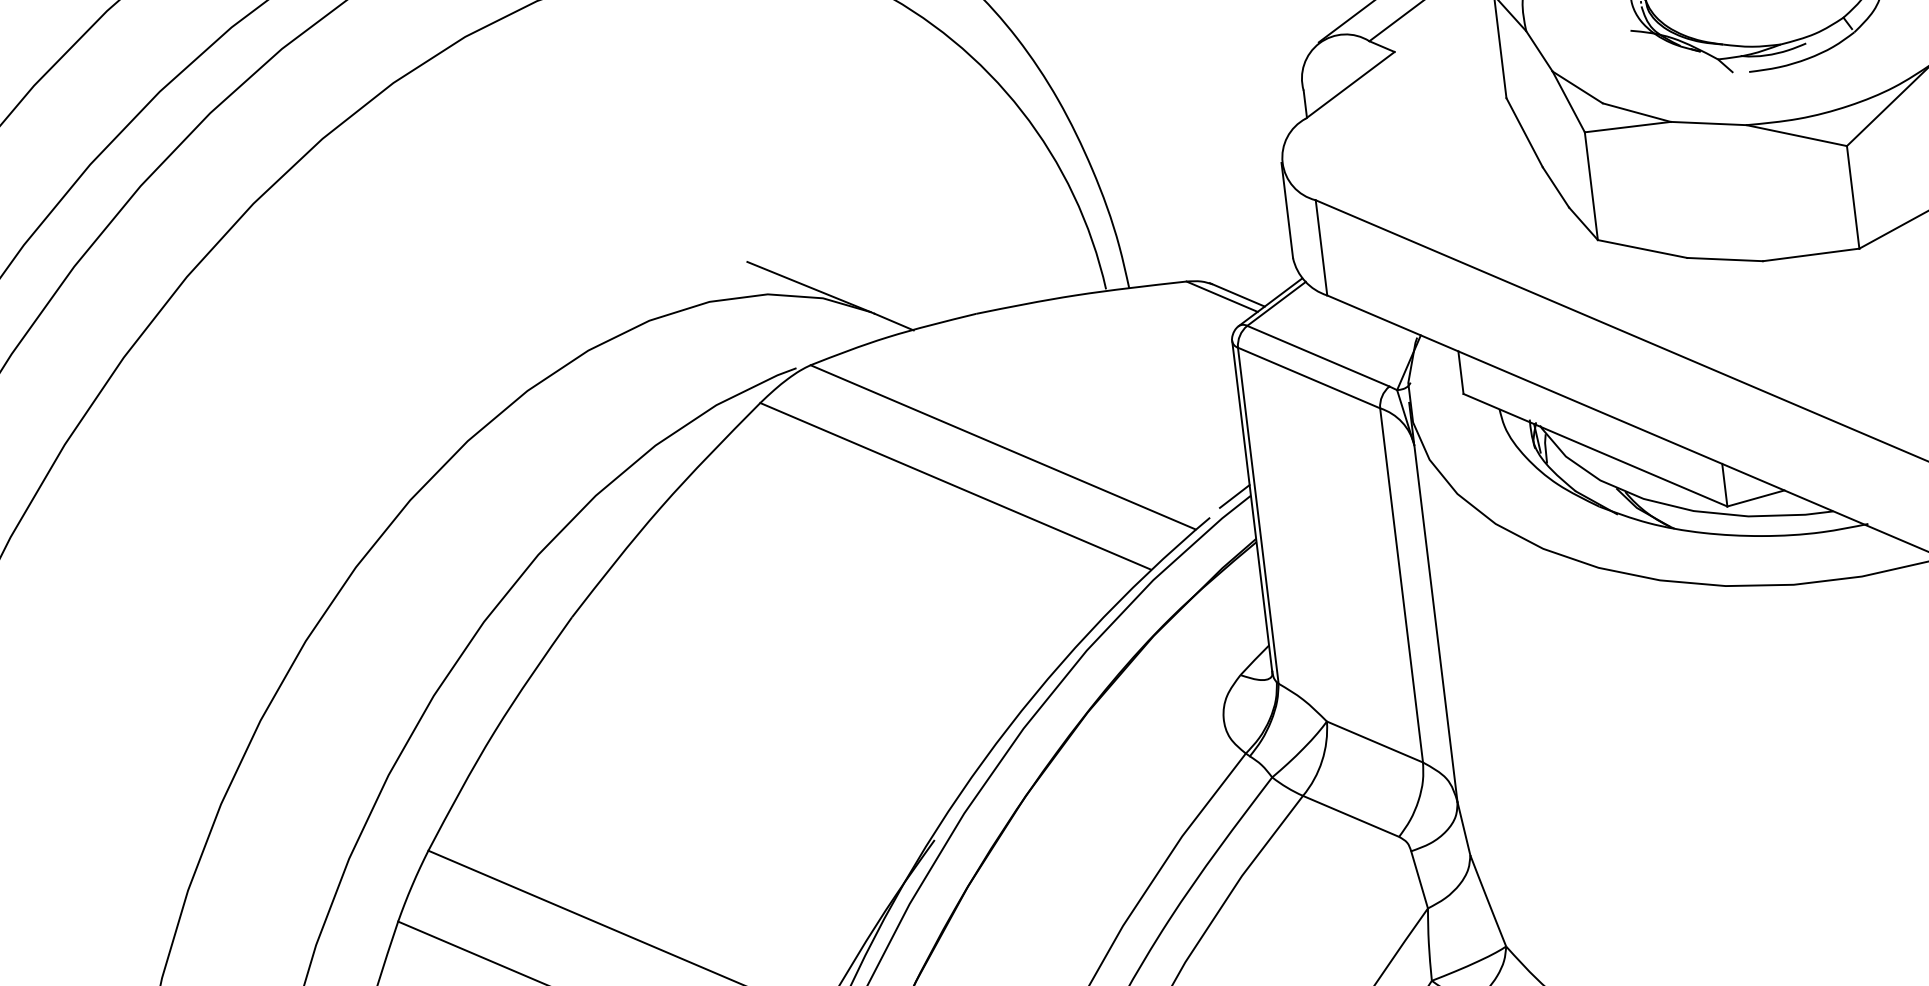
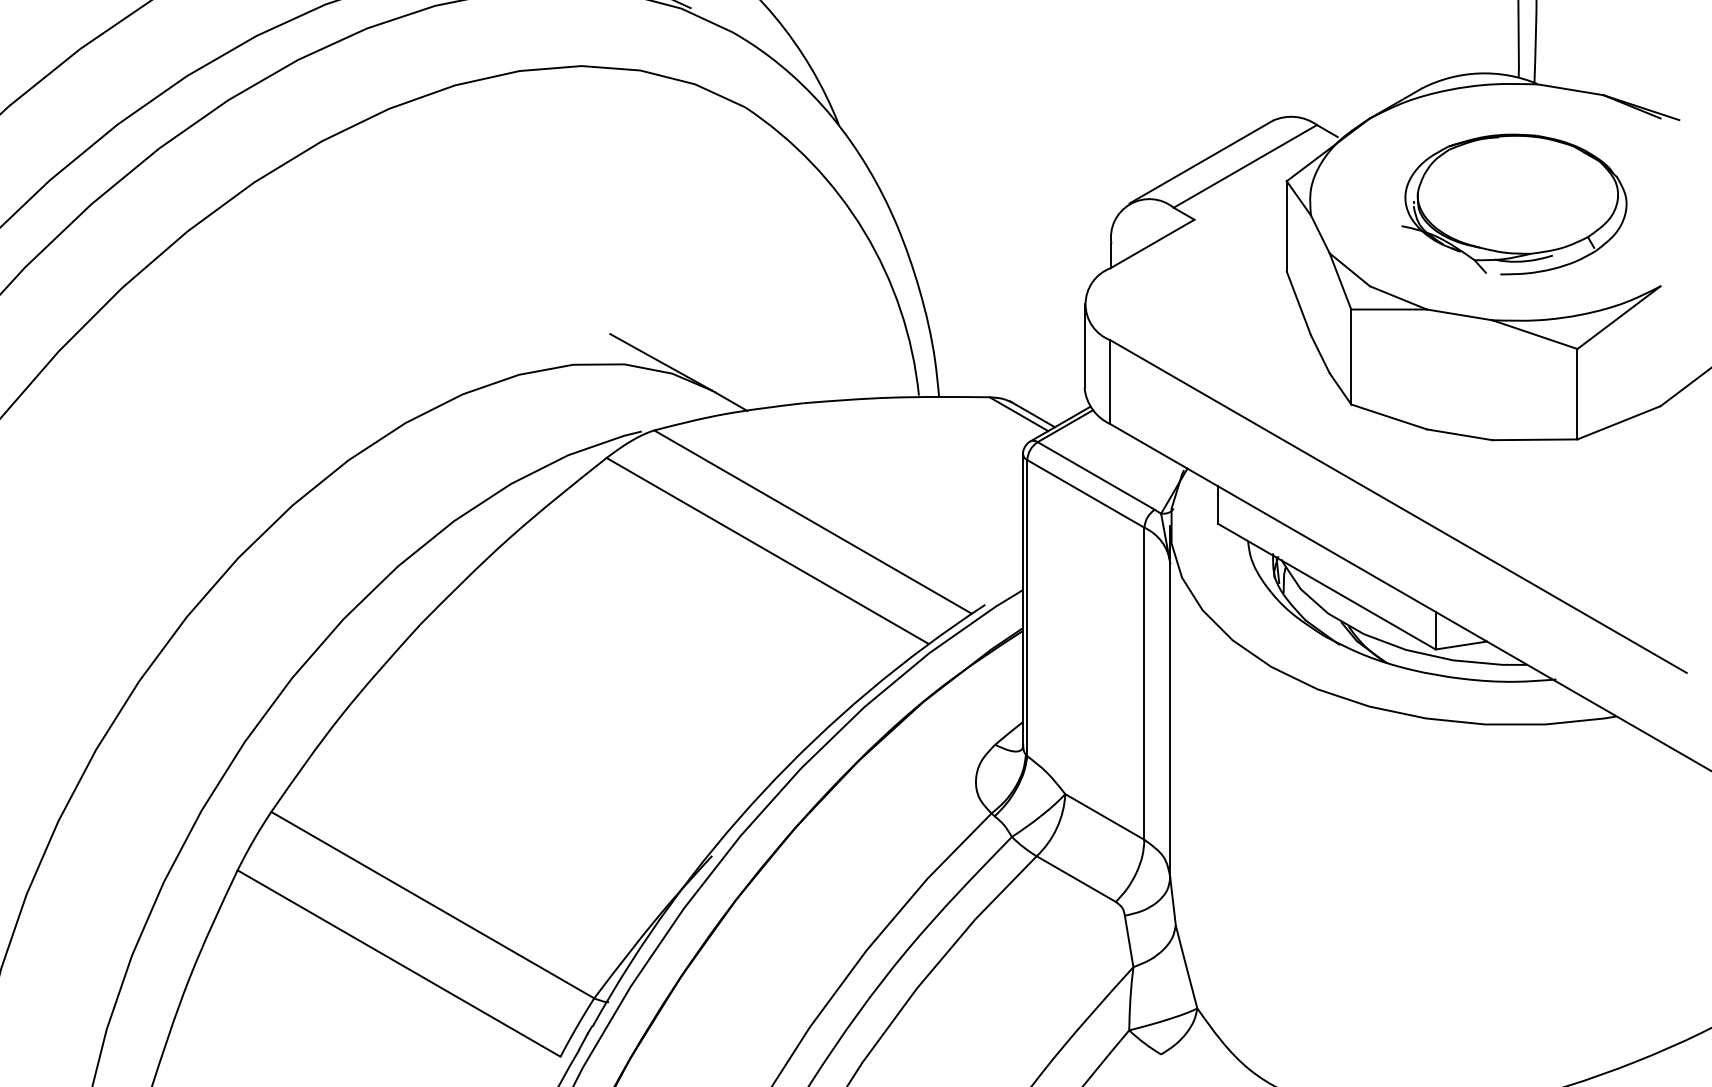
line: (1234, 495) -> (1008, 588), removed

